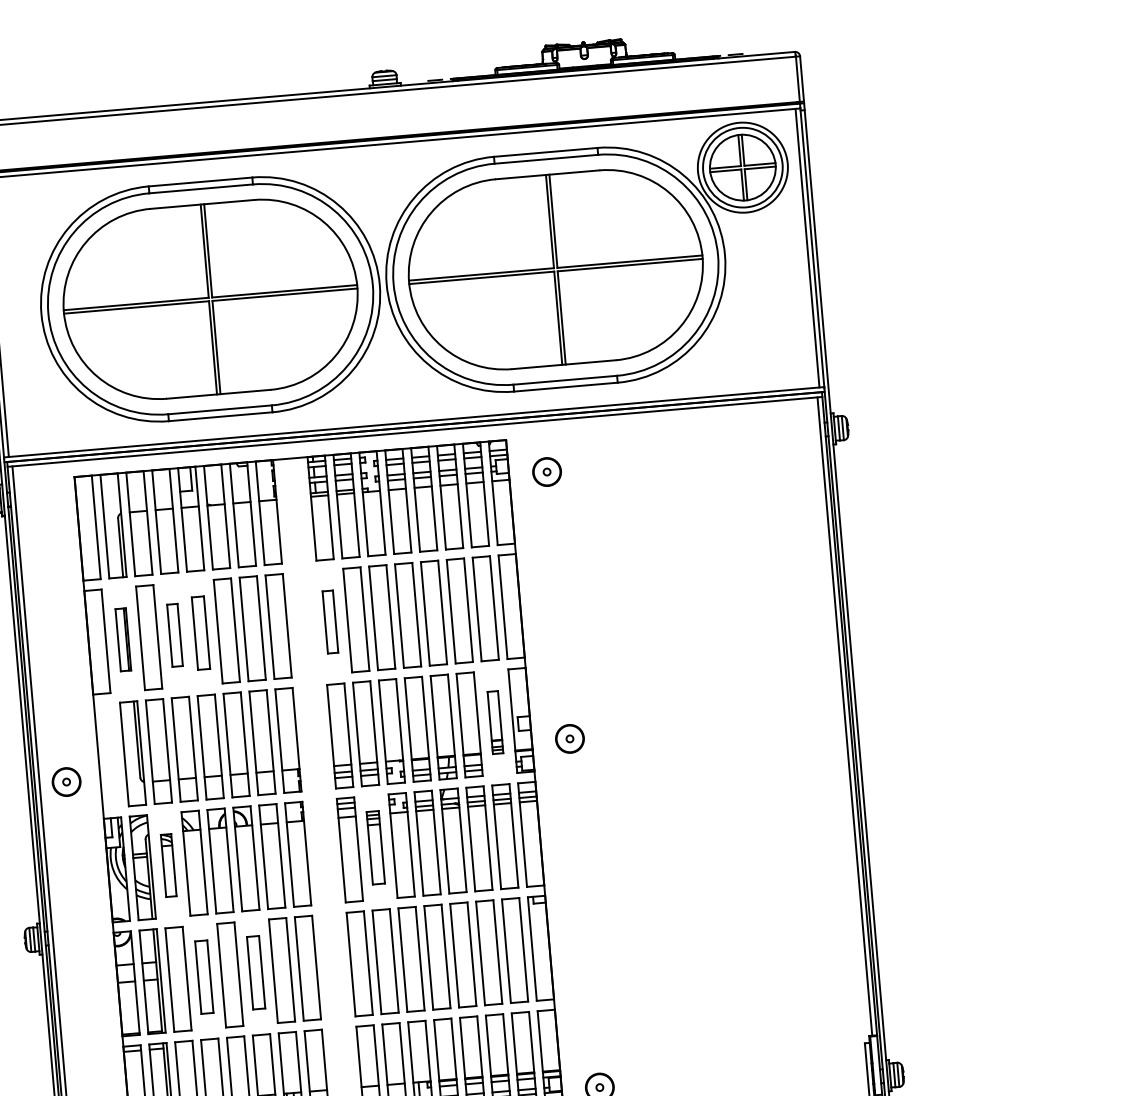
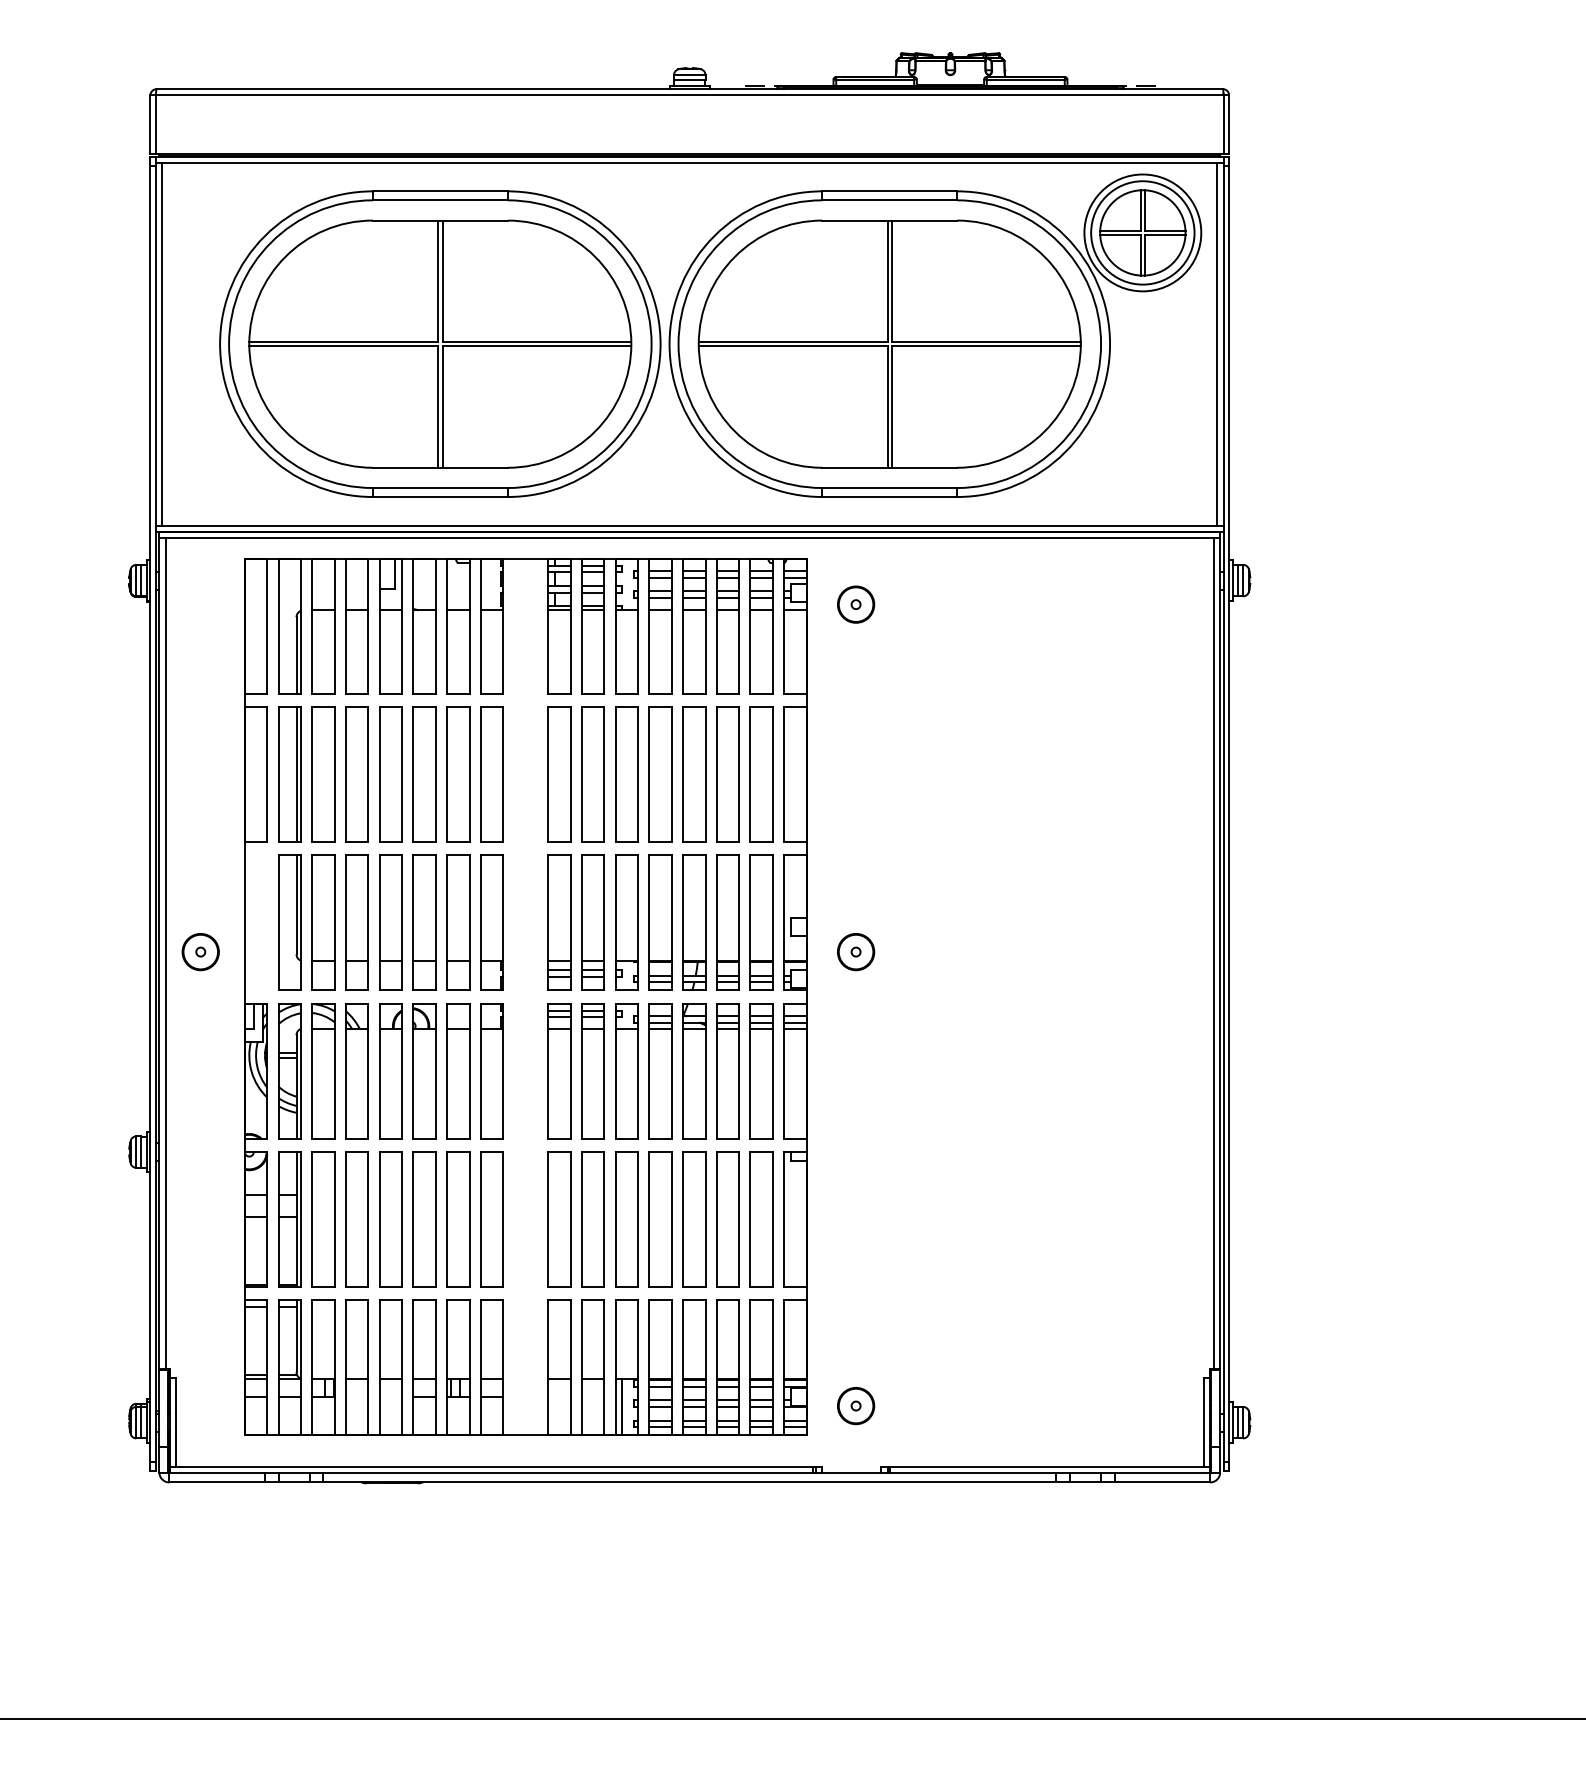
part: (330, 622) -> (559, 774), size x1.67
part: (200, 633) -> (390, 774), size x1.43
part: (174, 635) -> (356, 774), size x1.67
part: (123, 639) -> (289, 774), size x1.67
part: (495, 722) -> (761, 922), size x1.67
part: (375, 847) -> (592, 1071), size x1.43
part: (168, 865) -> (323, 1071), size x1.67
part: (256, 972) -> (424, 1219), size x1.43
part: (203, 977) -> (356, 1219), size x1.43

